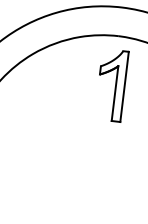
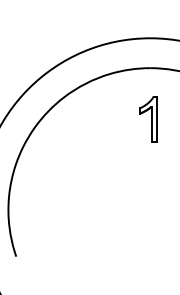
part: (111, 85) -> (148, 119), size x0.62

